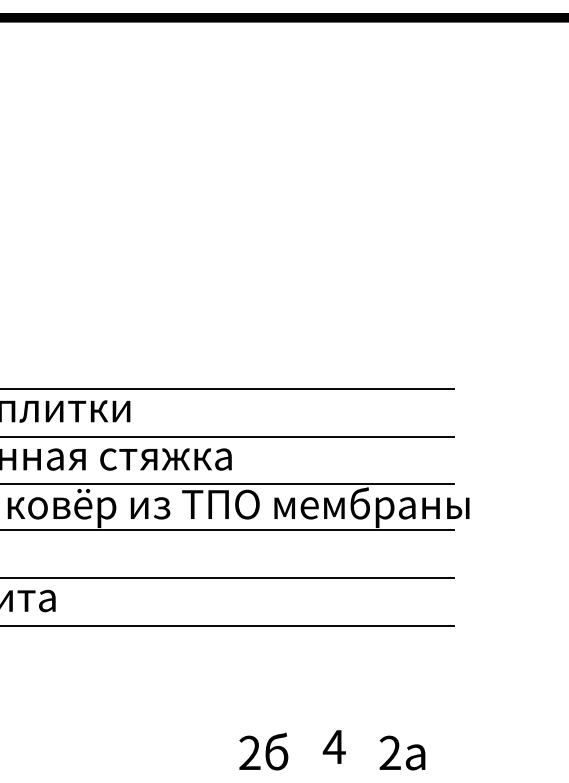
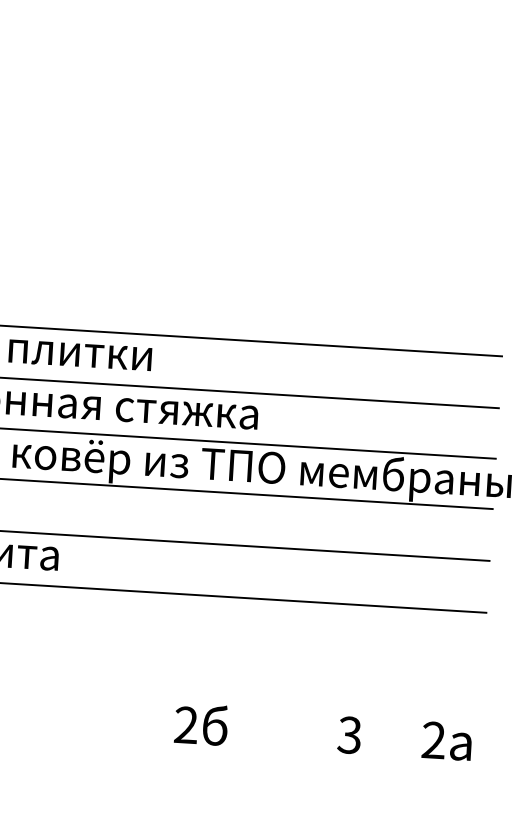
text: (333, 746) -> (348, 734), 4 -> 3
text: (263, 751) -> (201, 724), moved
text: (402, 752) -> (447, 740), moved

